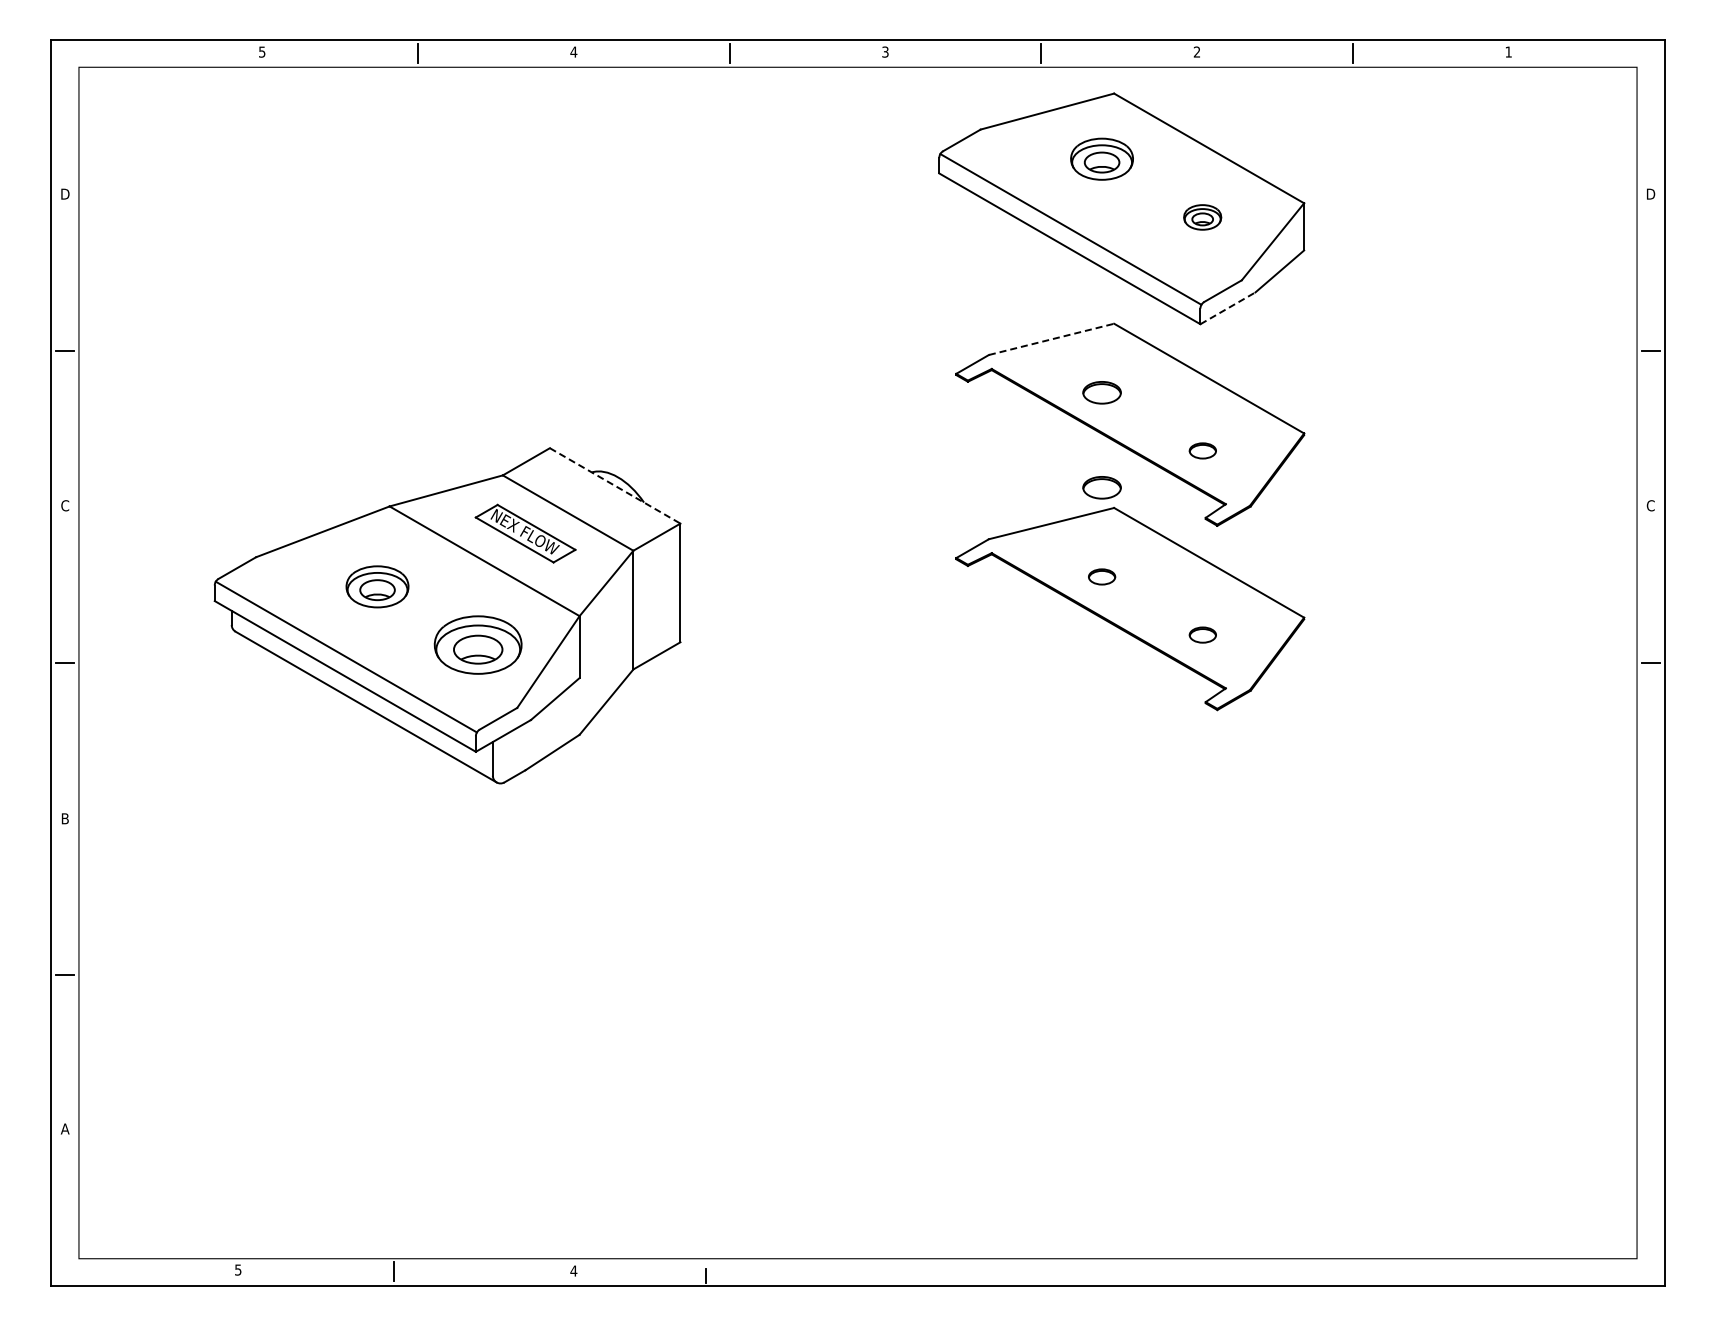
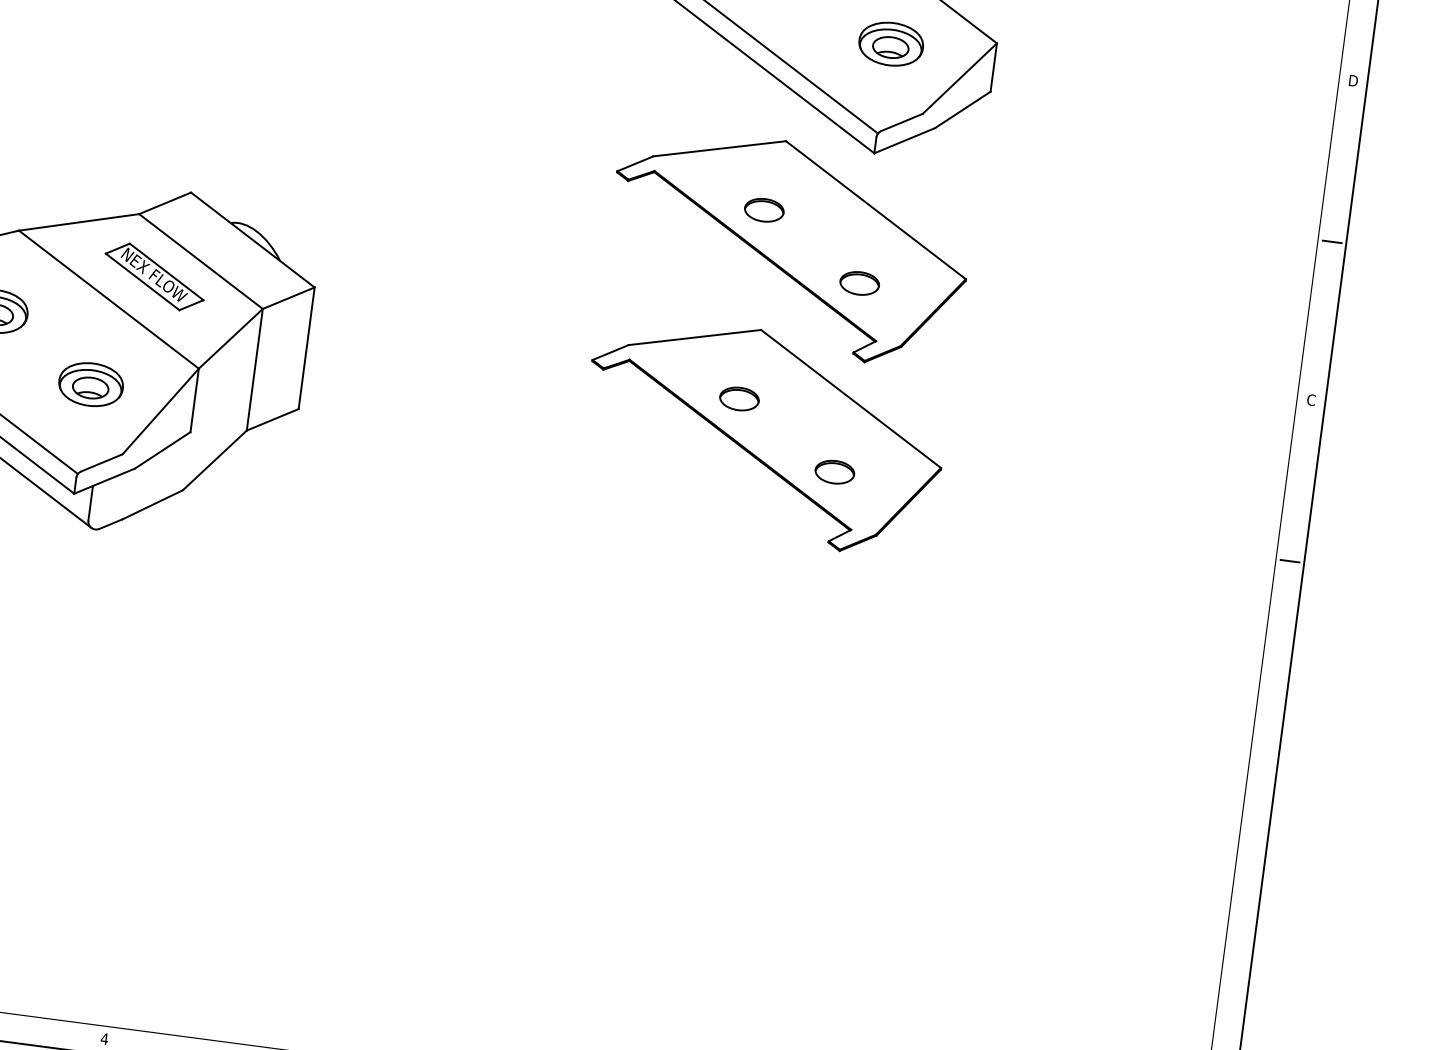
part: (1202, 217) -> (890, 44), size x1.67
line: (1227, 308) -> (904, 140), dashed -> solid
line: (1051, 339) -> (719, 148), dashed -> solid
part: (1202, 450) -> (859, 282), size x1.43
line: (615, 486) -> (253, 240), dashed -> solid
part: (1101, 487) -> (750, 307), removed
part: (1101, 576) -> (738, 398), size x1.43
part: (1202, 634) -> (834, 471), size x1.43
part: (478, 644) -> (91, 384), size x0.71

